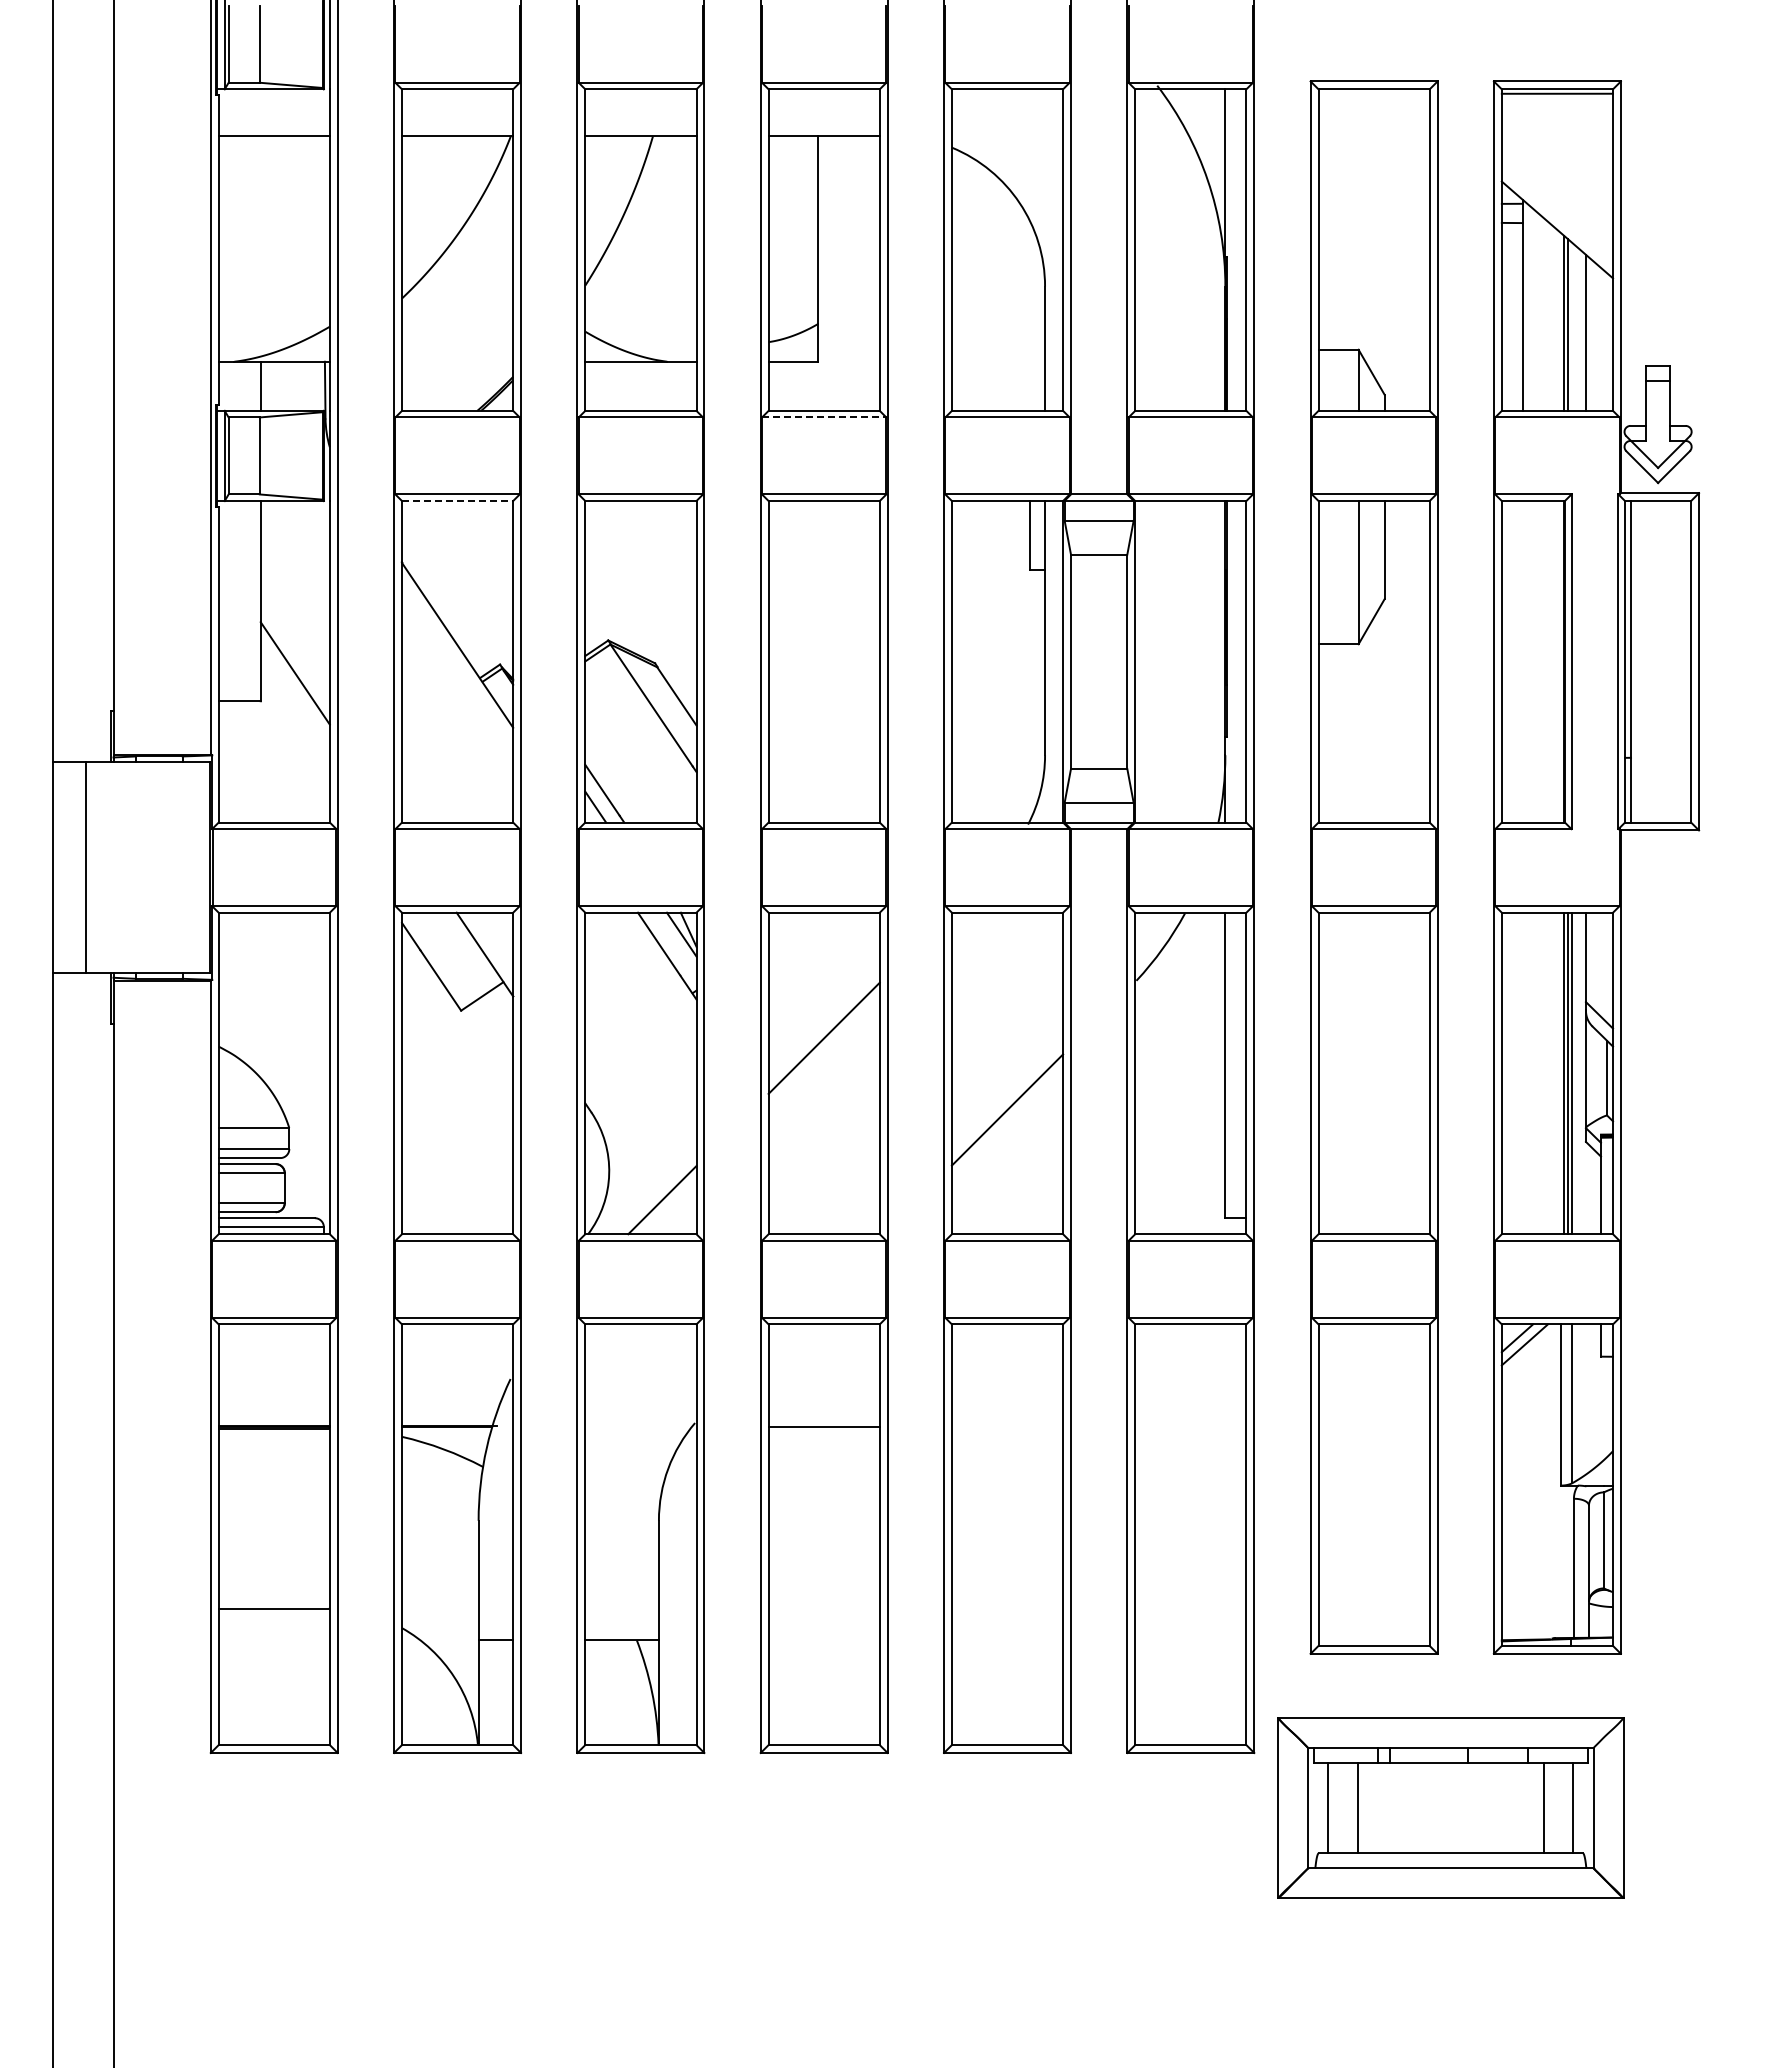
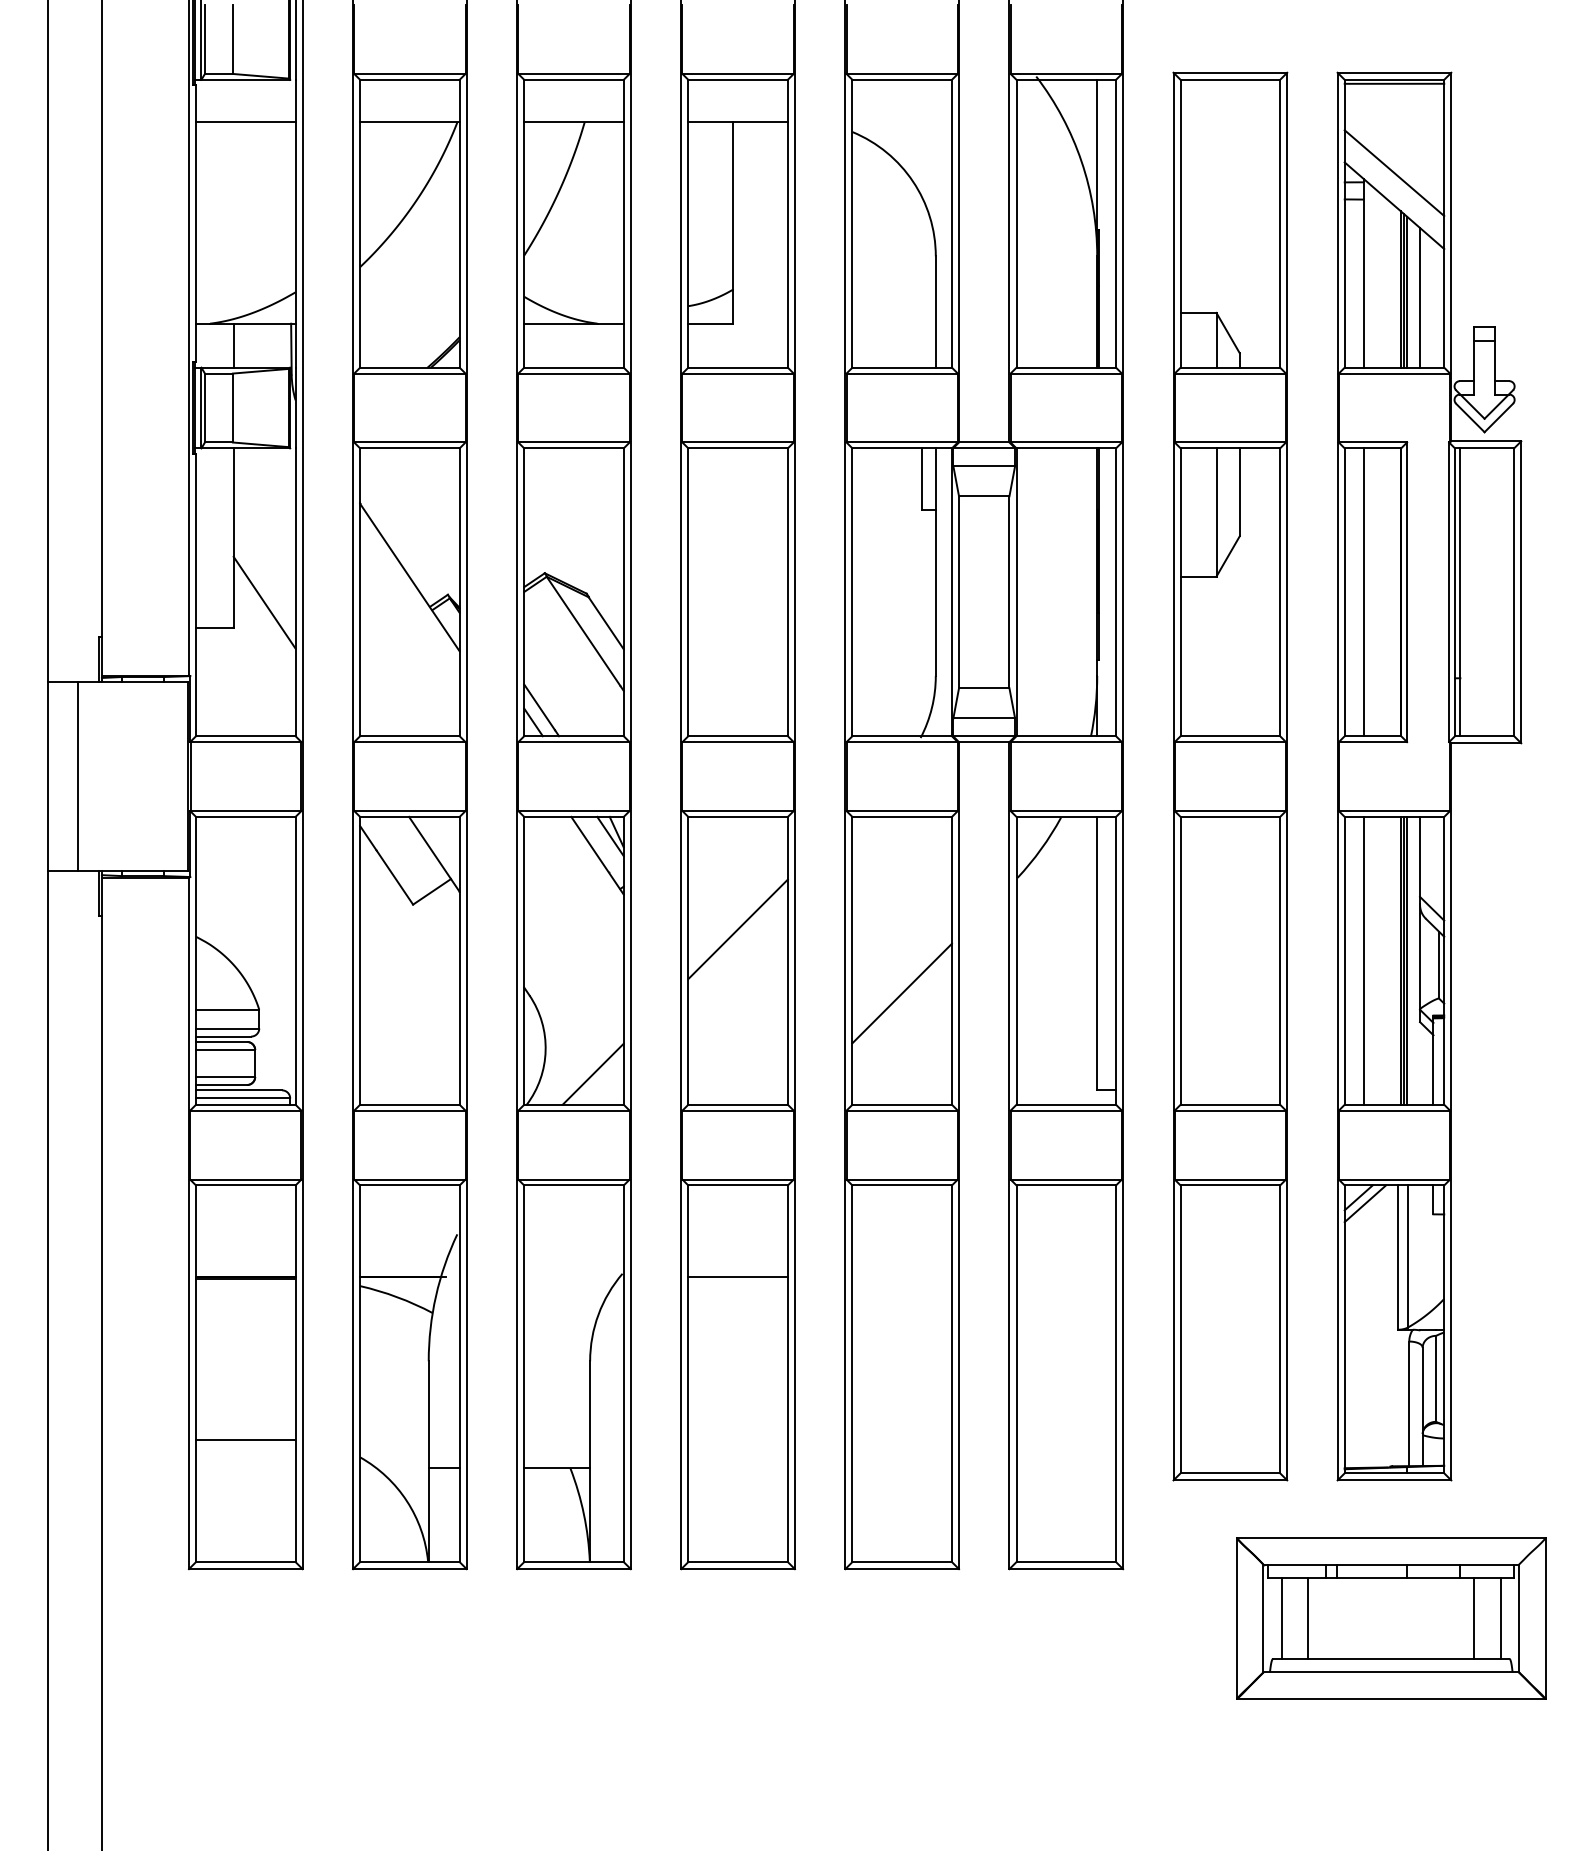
line: (1557, 193) -> (1394, 173), added
line: (1571, 326) -> (1407, 292), added
line: (824, 417) -> (738, 373), dashed -> solid
line: (457, 501) -> (409, 448), dashed -> solid
line: (1522, 661) -> (1363, 592), added
line: (1522, 1073) -> (1363, 960), added
part: (1450, 1807) -> (1390, 1617), moved

